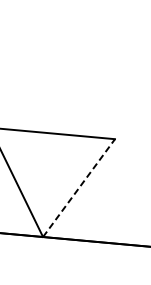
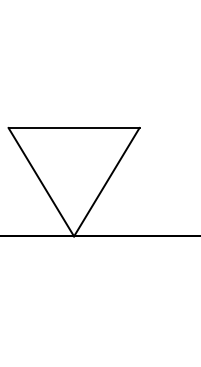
line: (79, 187) -> (107, 181), dashed -> solid

